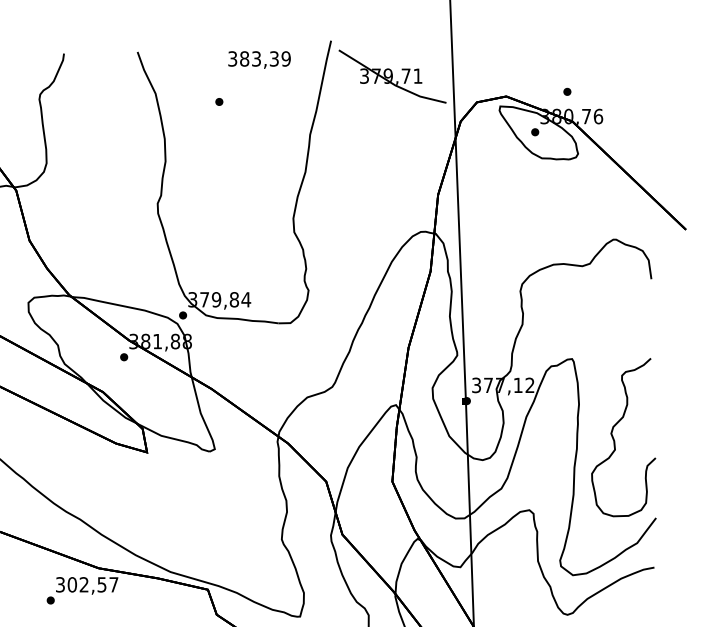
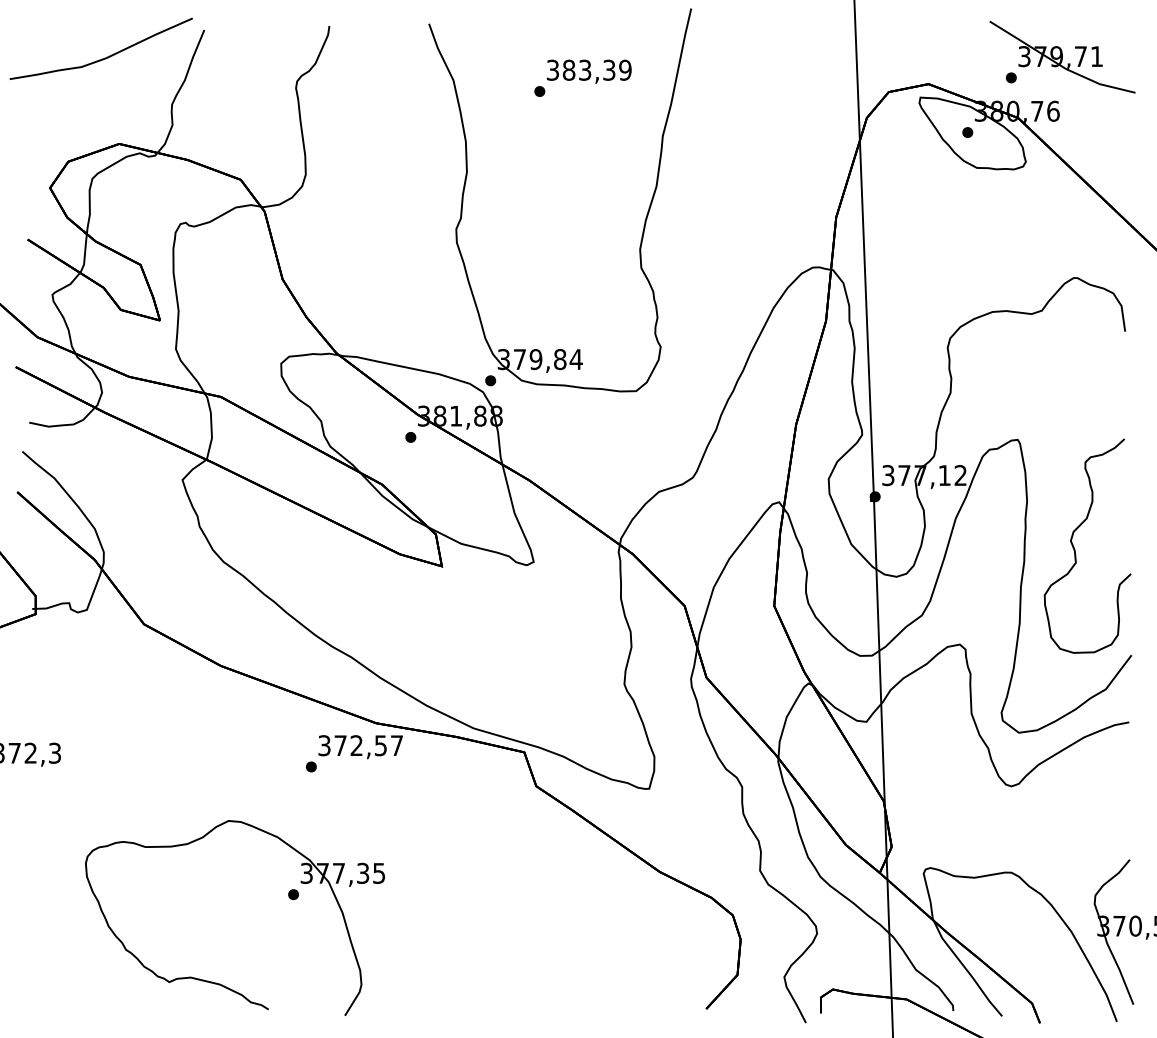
text: (259, 59) -> (589, 71), moved
part: (392, 76) -> (1062, 56), moved
text: (72, 584) -> (340, 745), 302,57 -> 372,57

